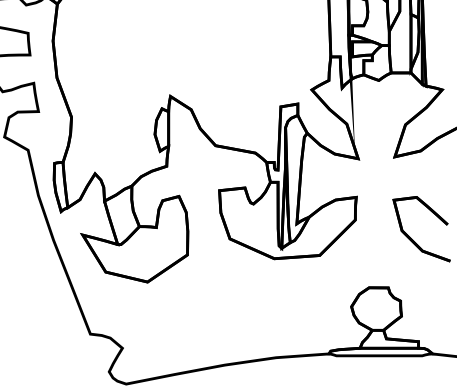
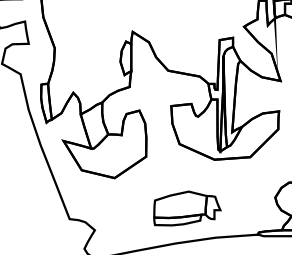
part: (239, 320) -> (187, 208), added

